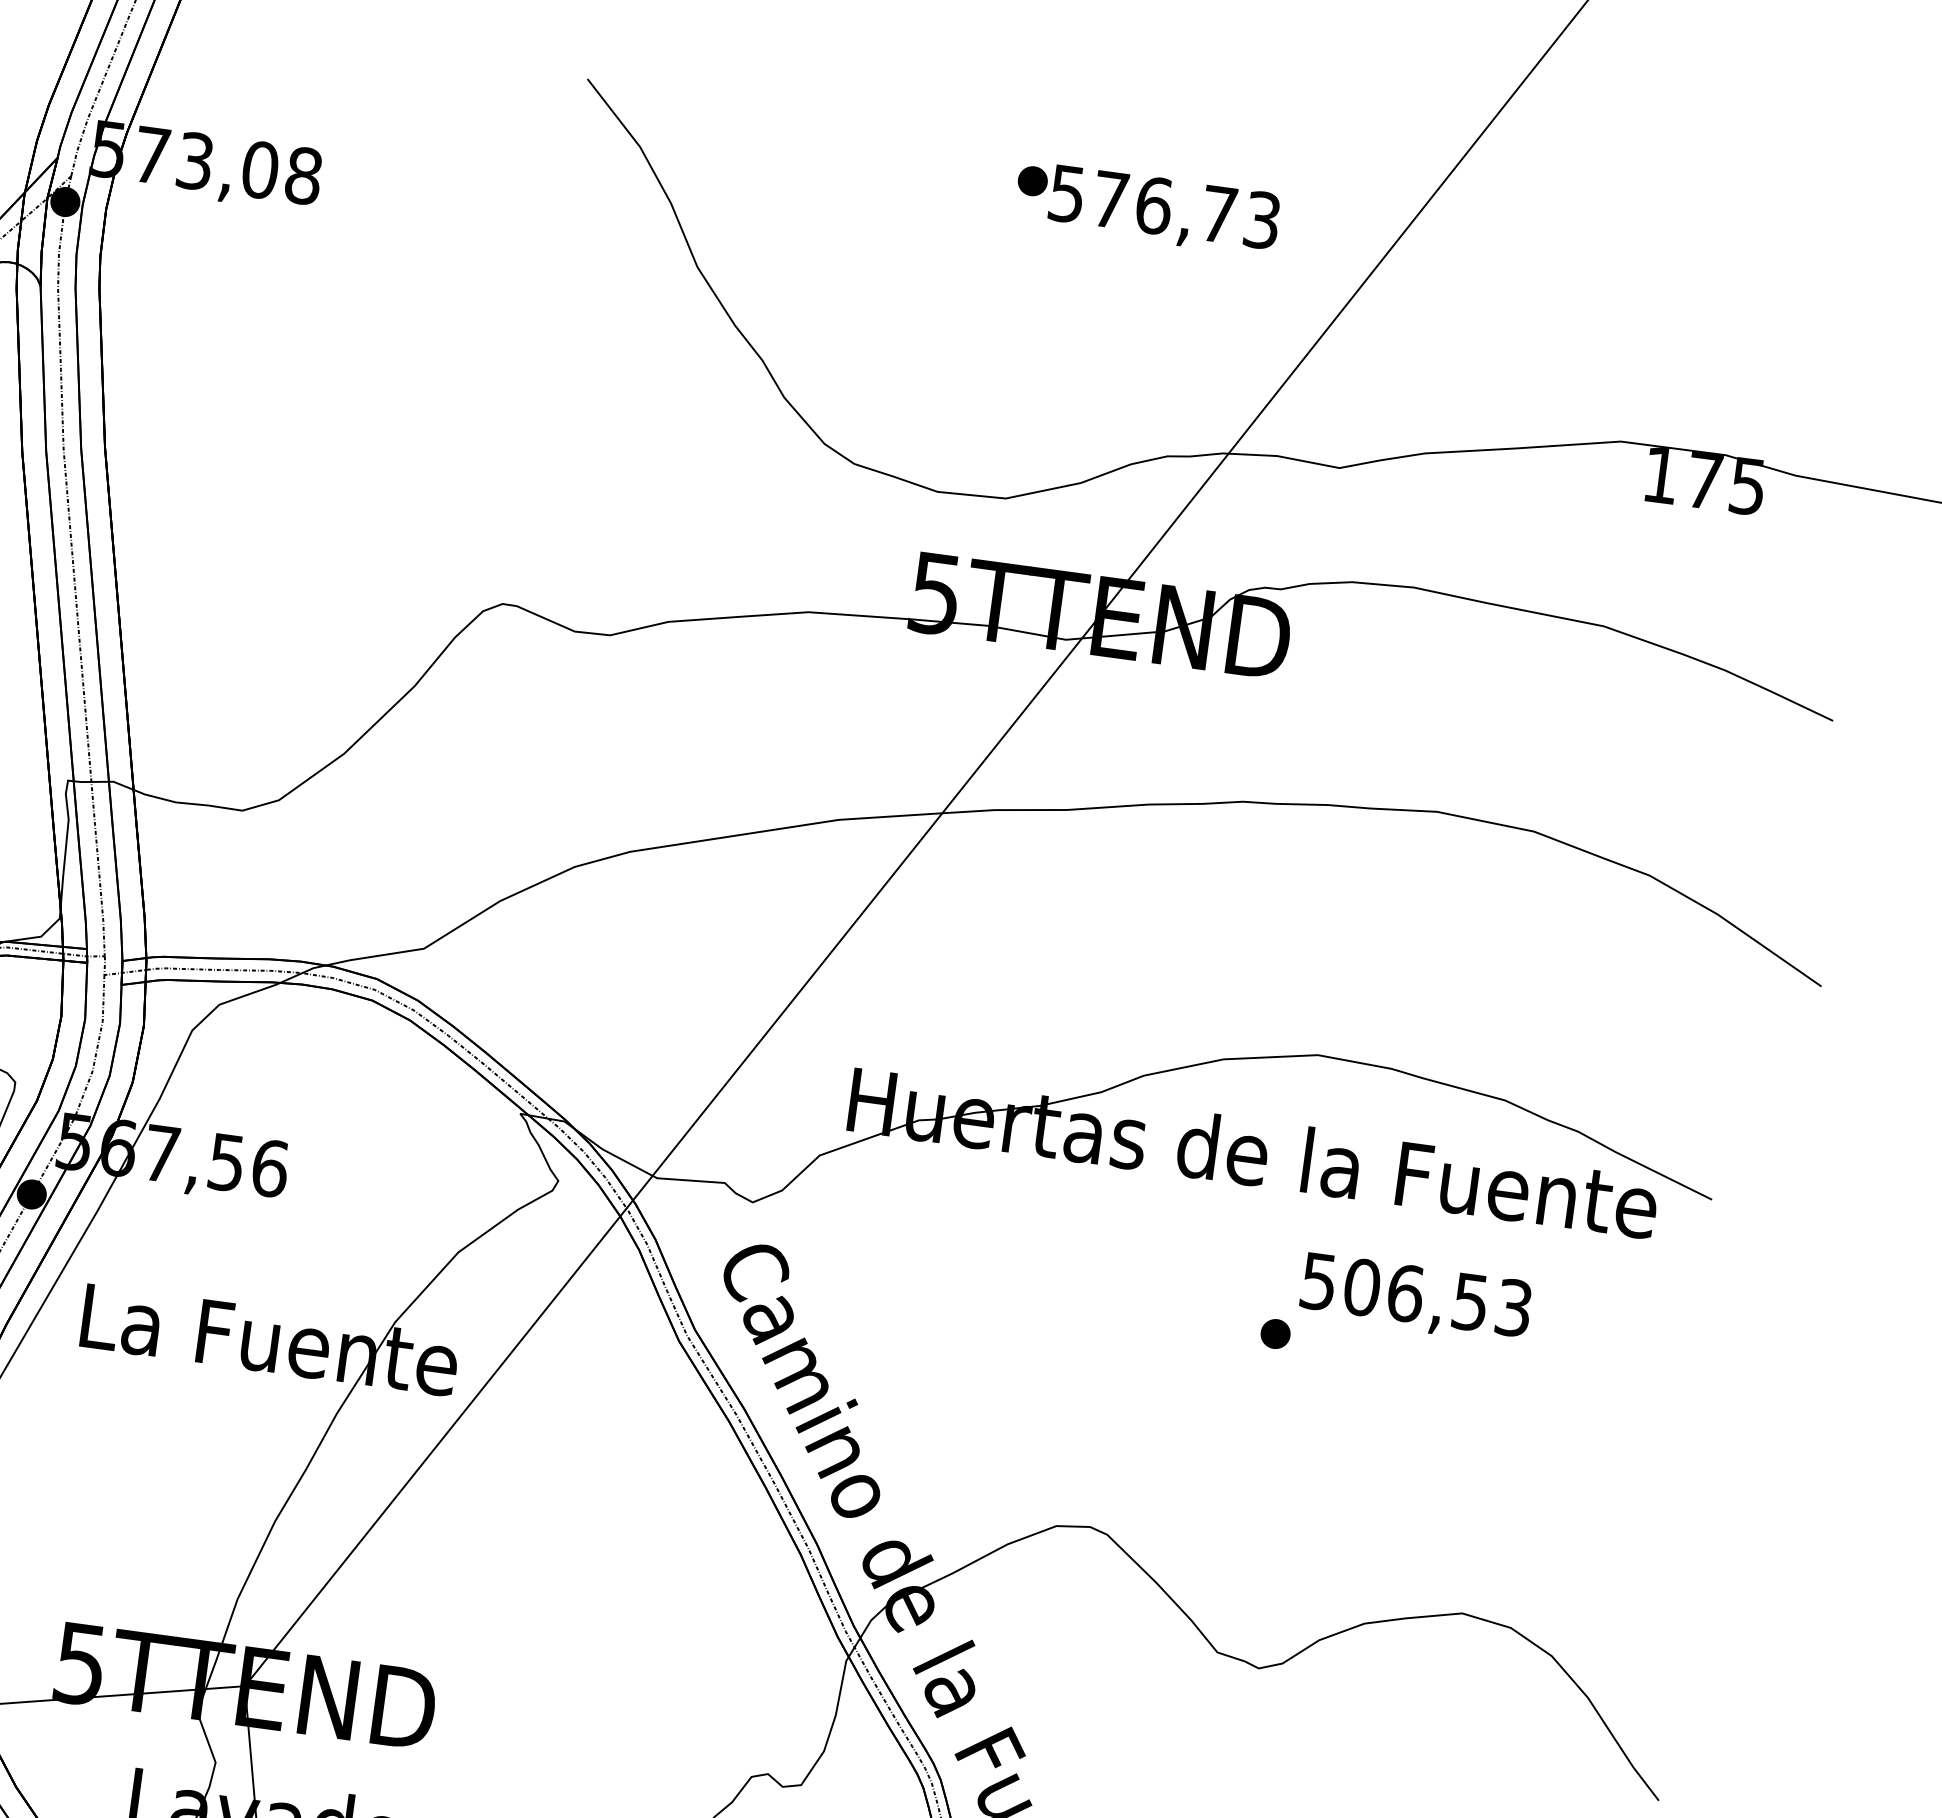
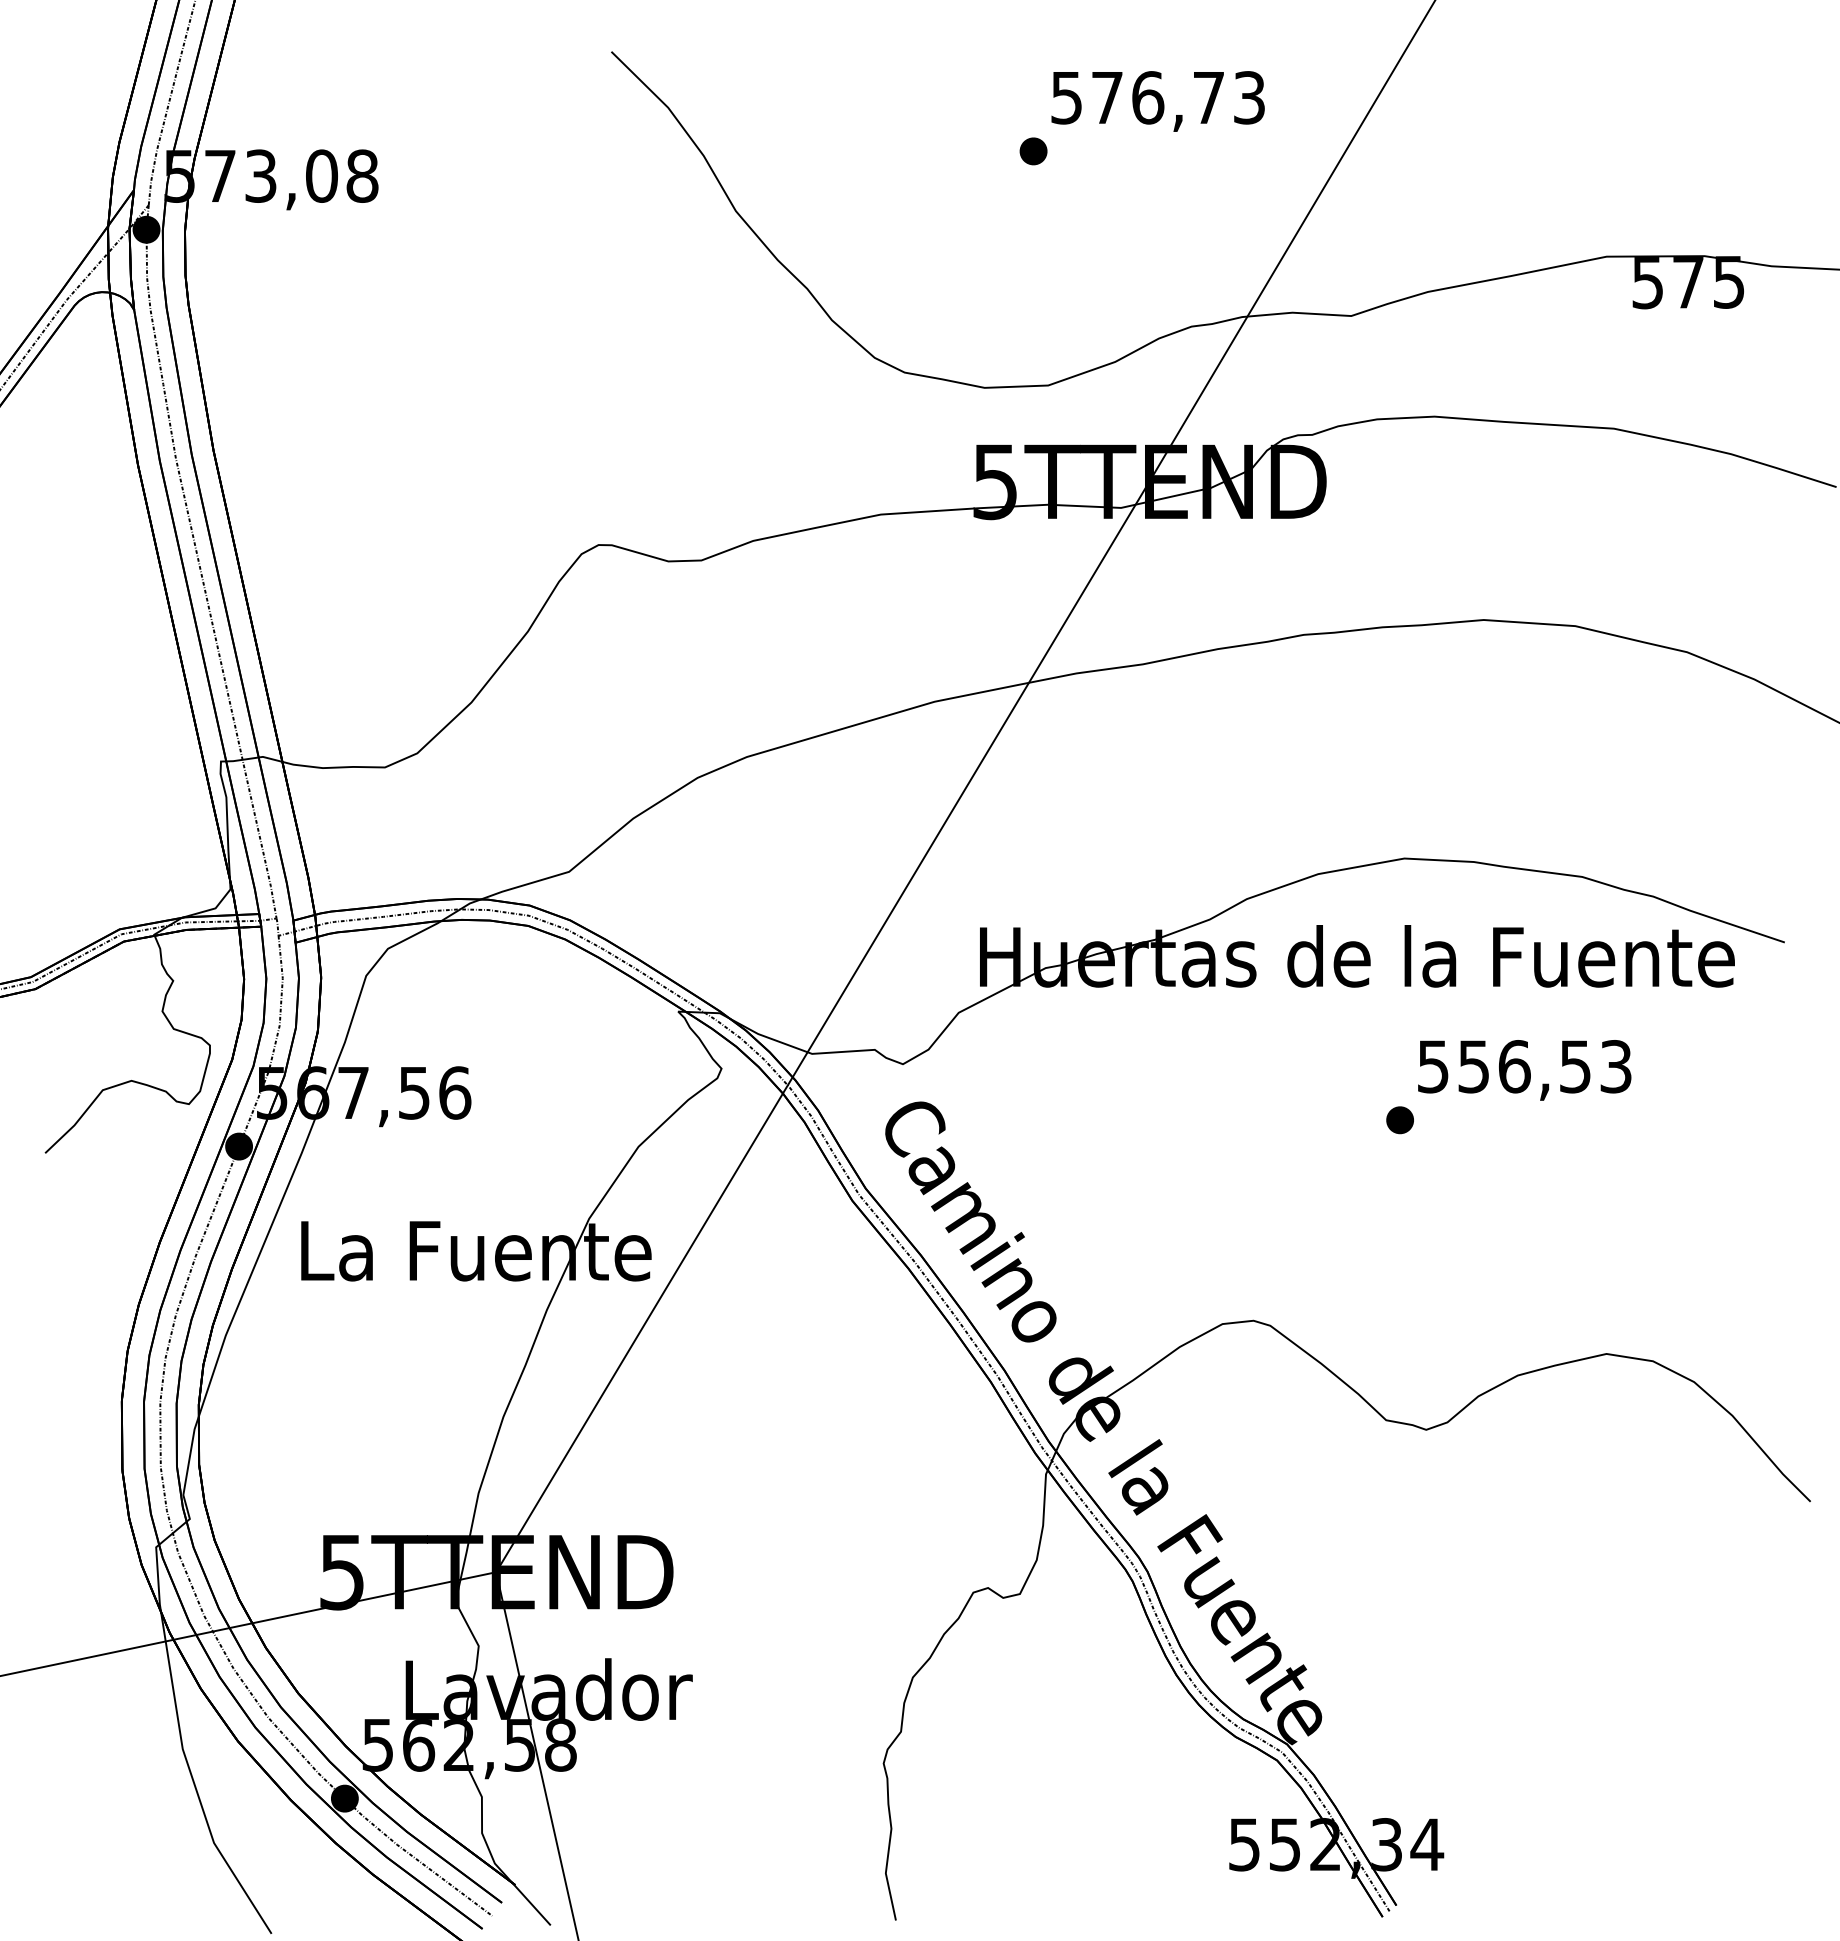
part: (1032, 181) -> (1033, 151), moved
text: (1660, 476) -> (1647, 283), 175 -> 575
text: (1362, 1287) -> (1474, 1066), 506,53 -> 556,53

